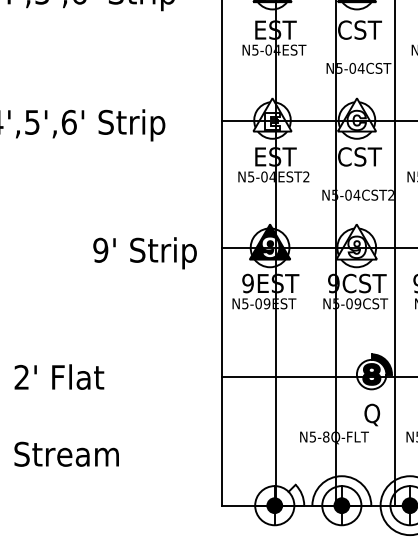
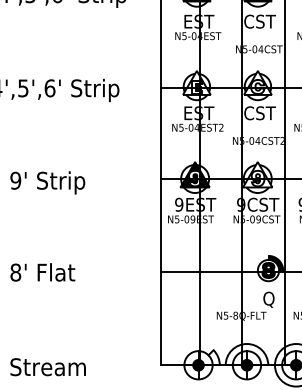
text: (144, 252) -> (47, 182), moved
text: (21, 377) -> (15, 272), 2' -> 8'
text: (65, 454) -> (47, 367), moved

